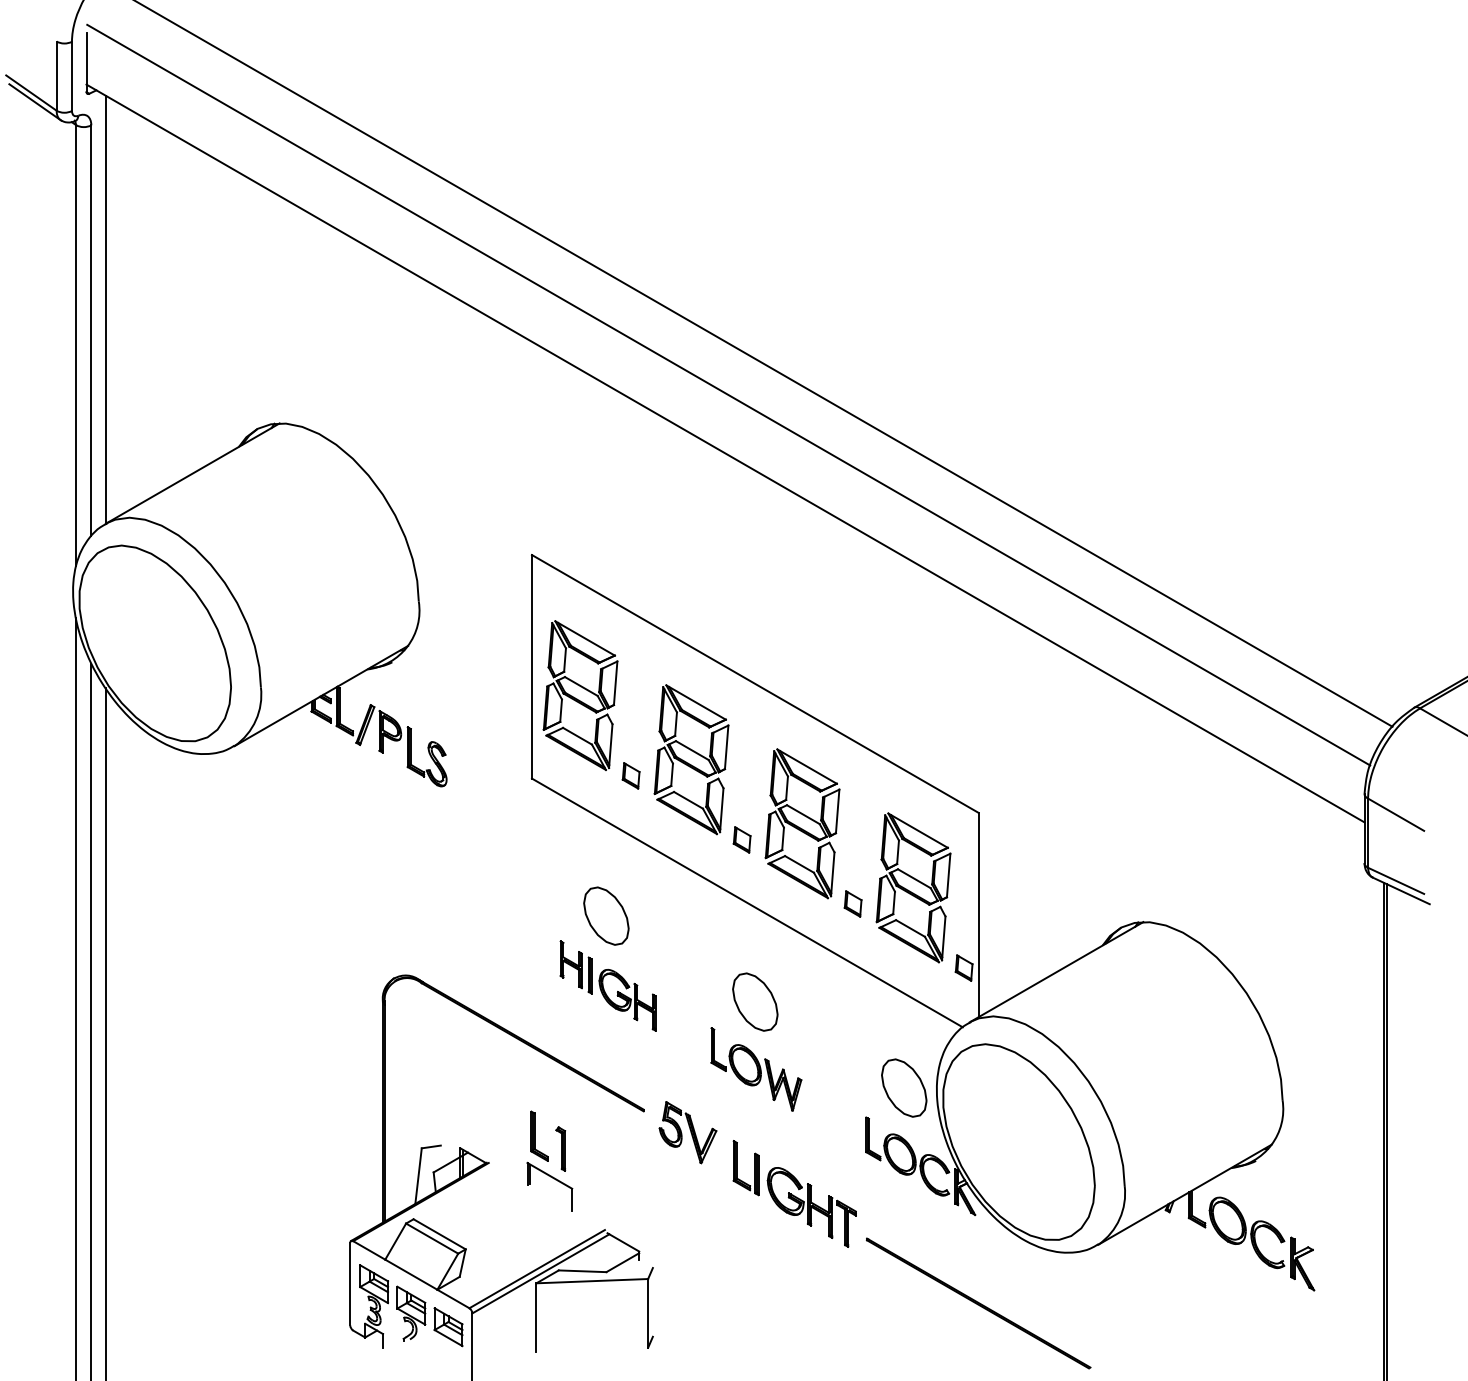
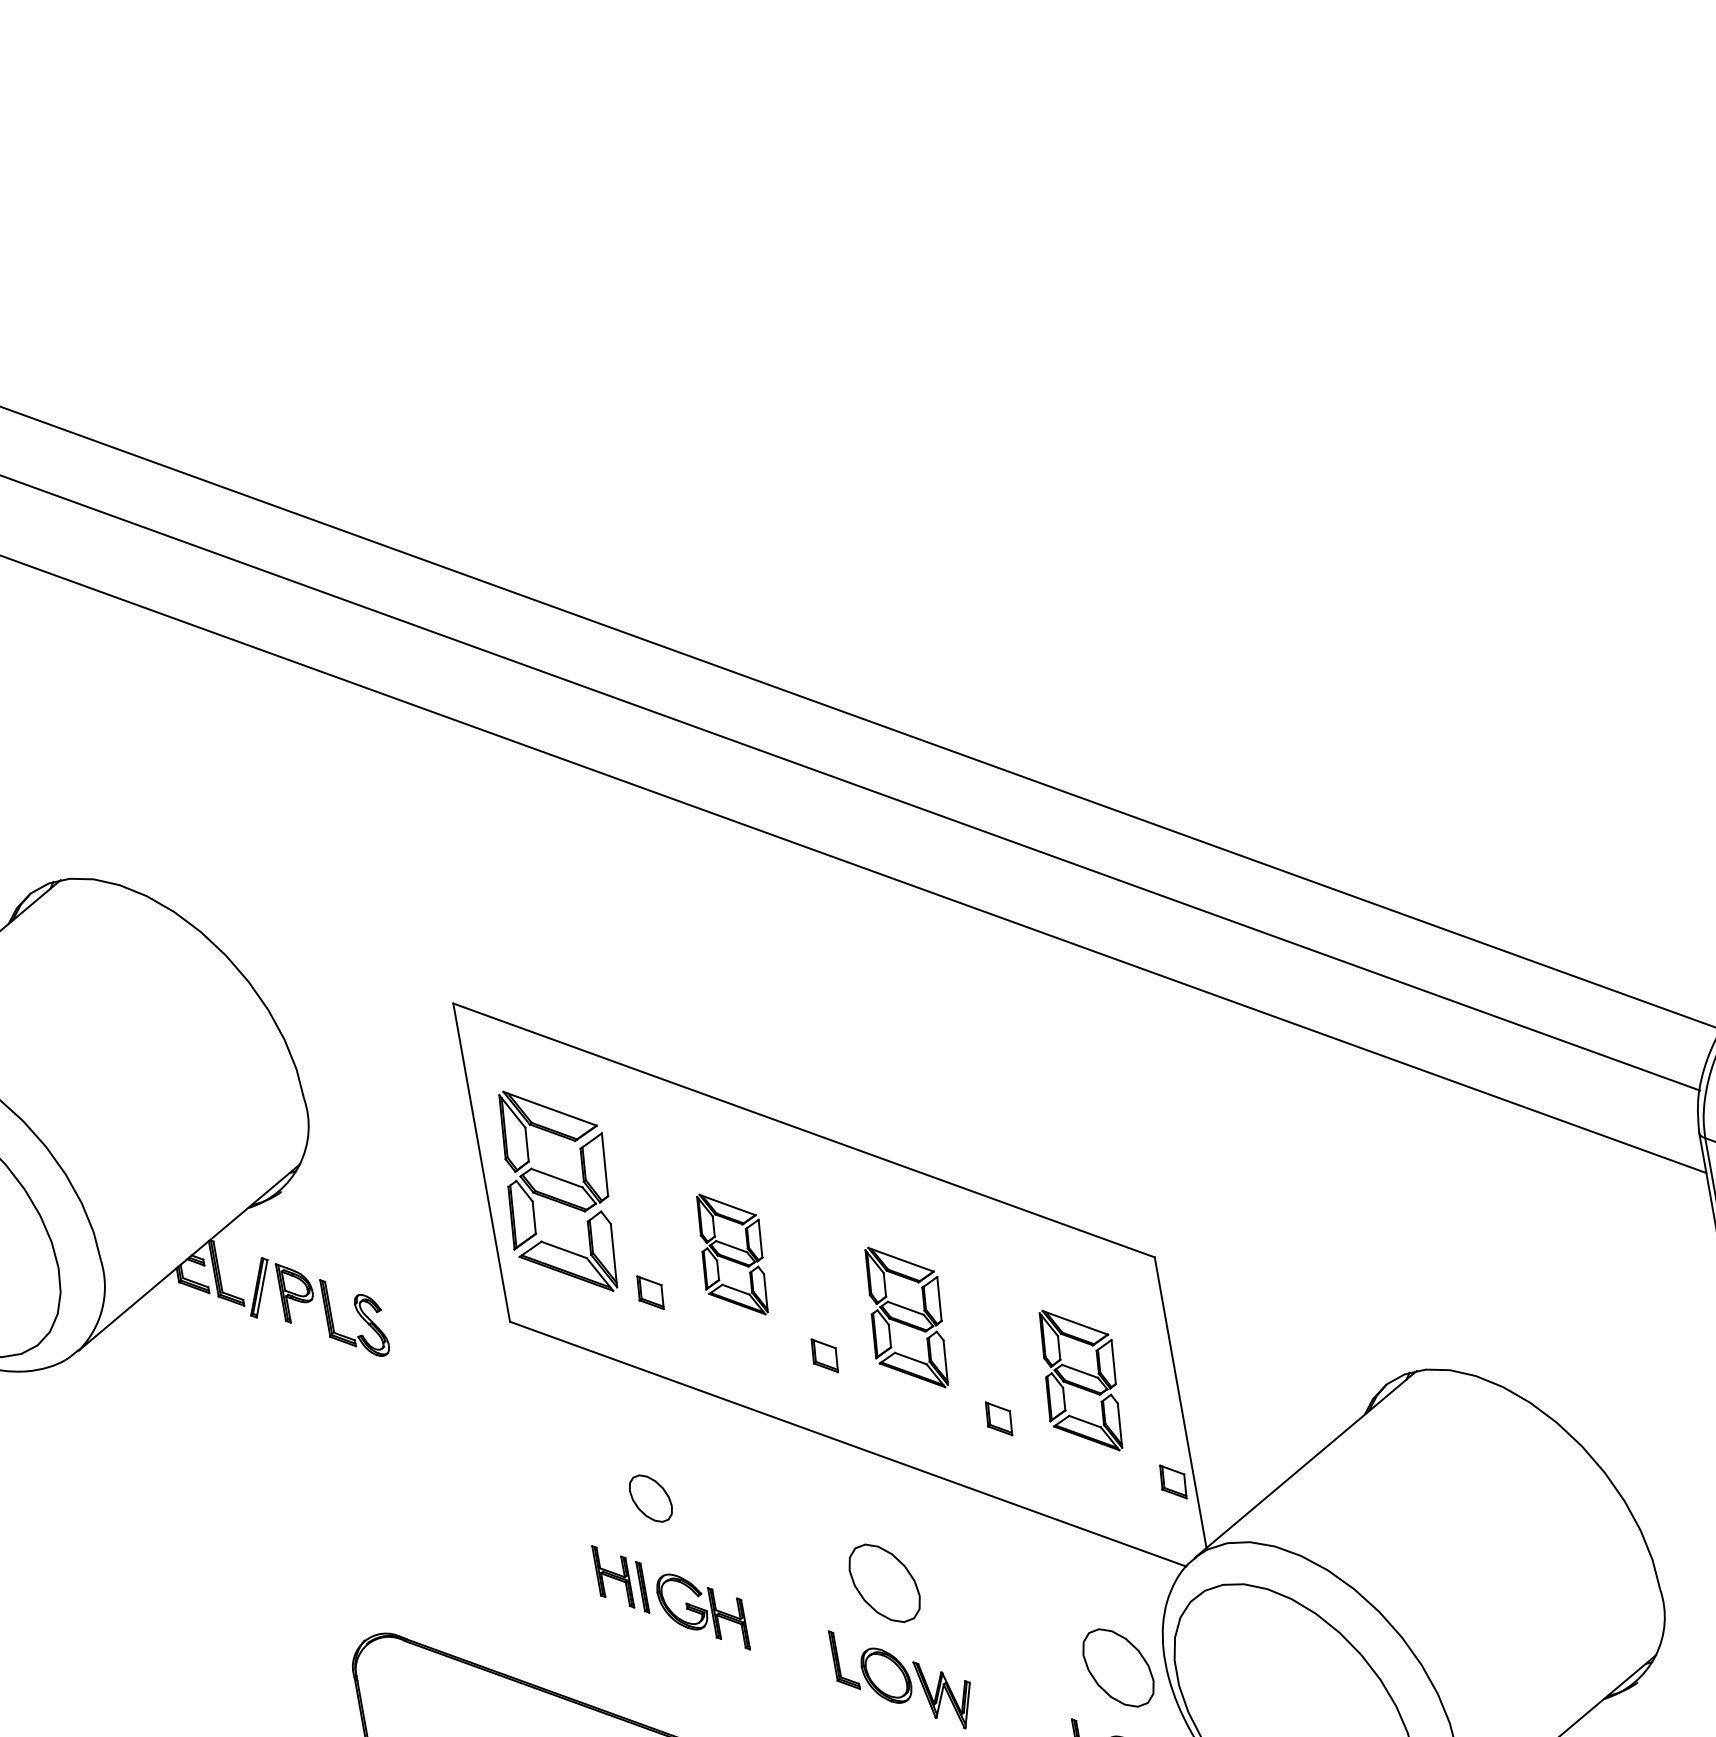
part: (691, 759) -> (732, 1254), size x0.6
part: (802, 823) -> (906, 1317), size x0.7
part: (913, 887) -> (1080, 1380), size x0.7
part: (606, 915) -> (650, 1497), size x0.6

